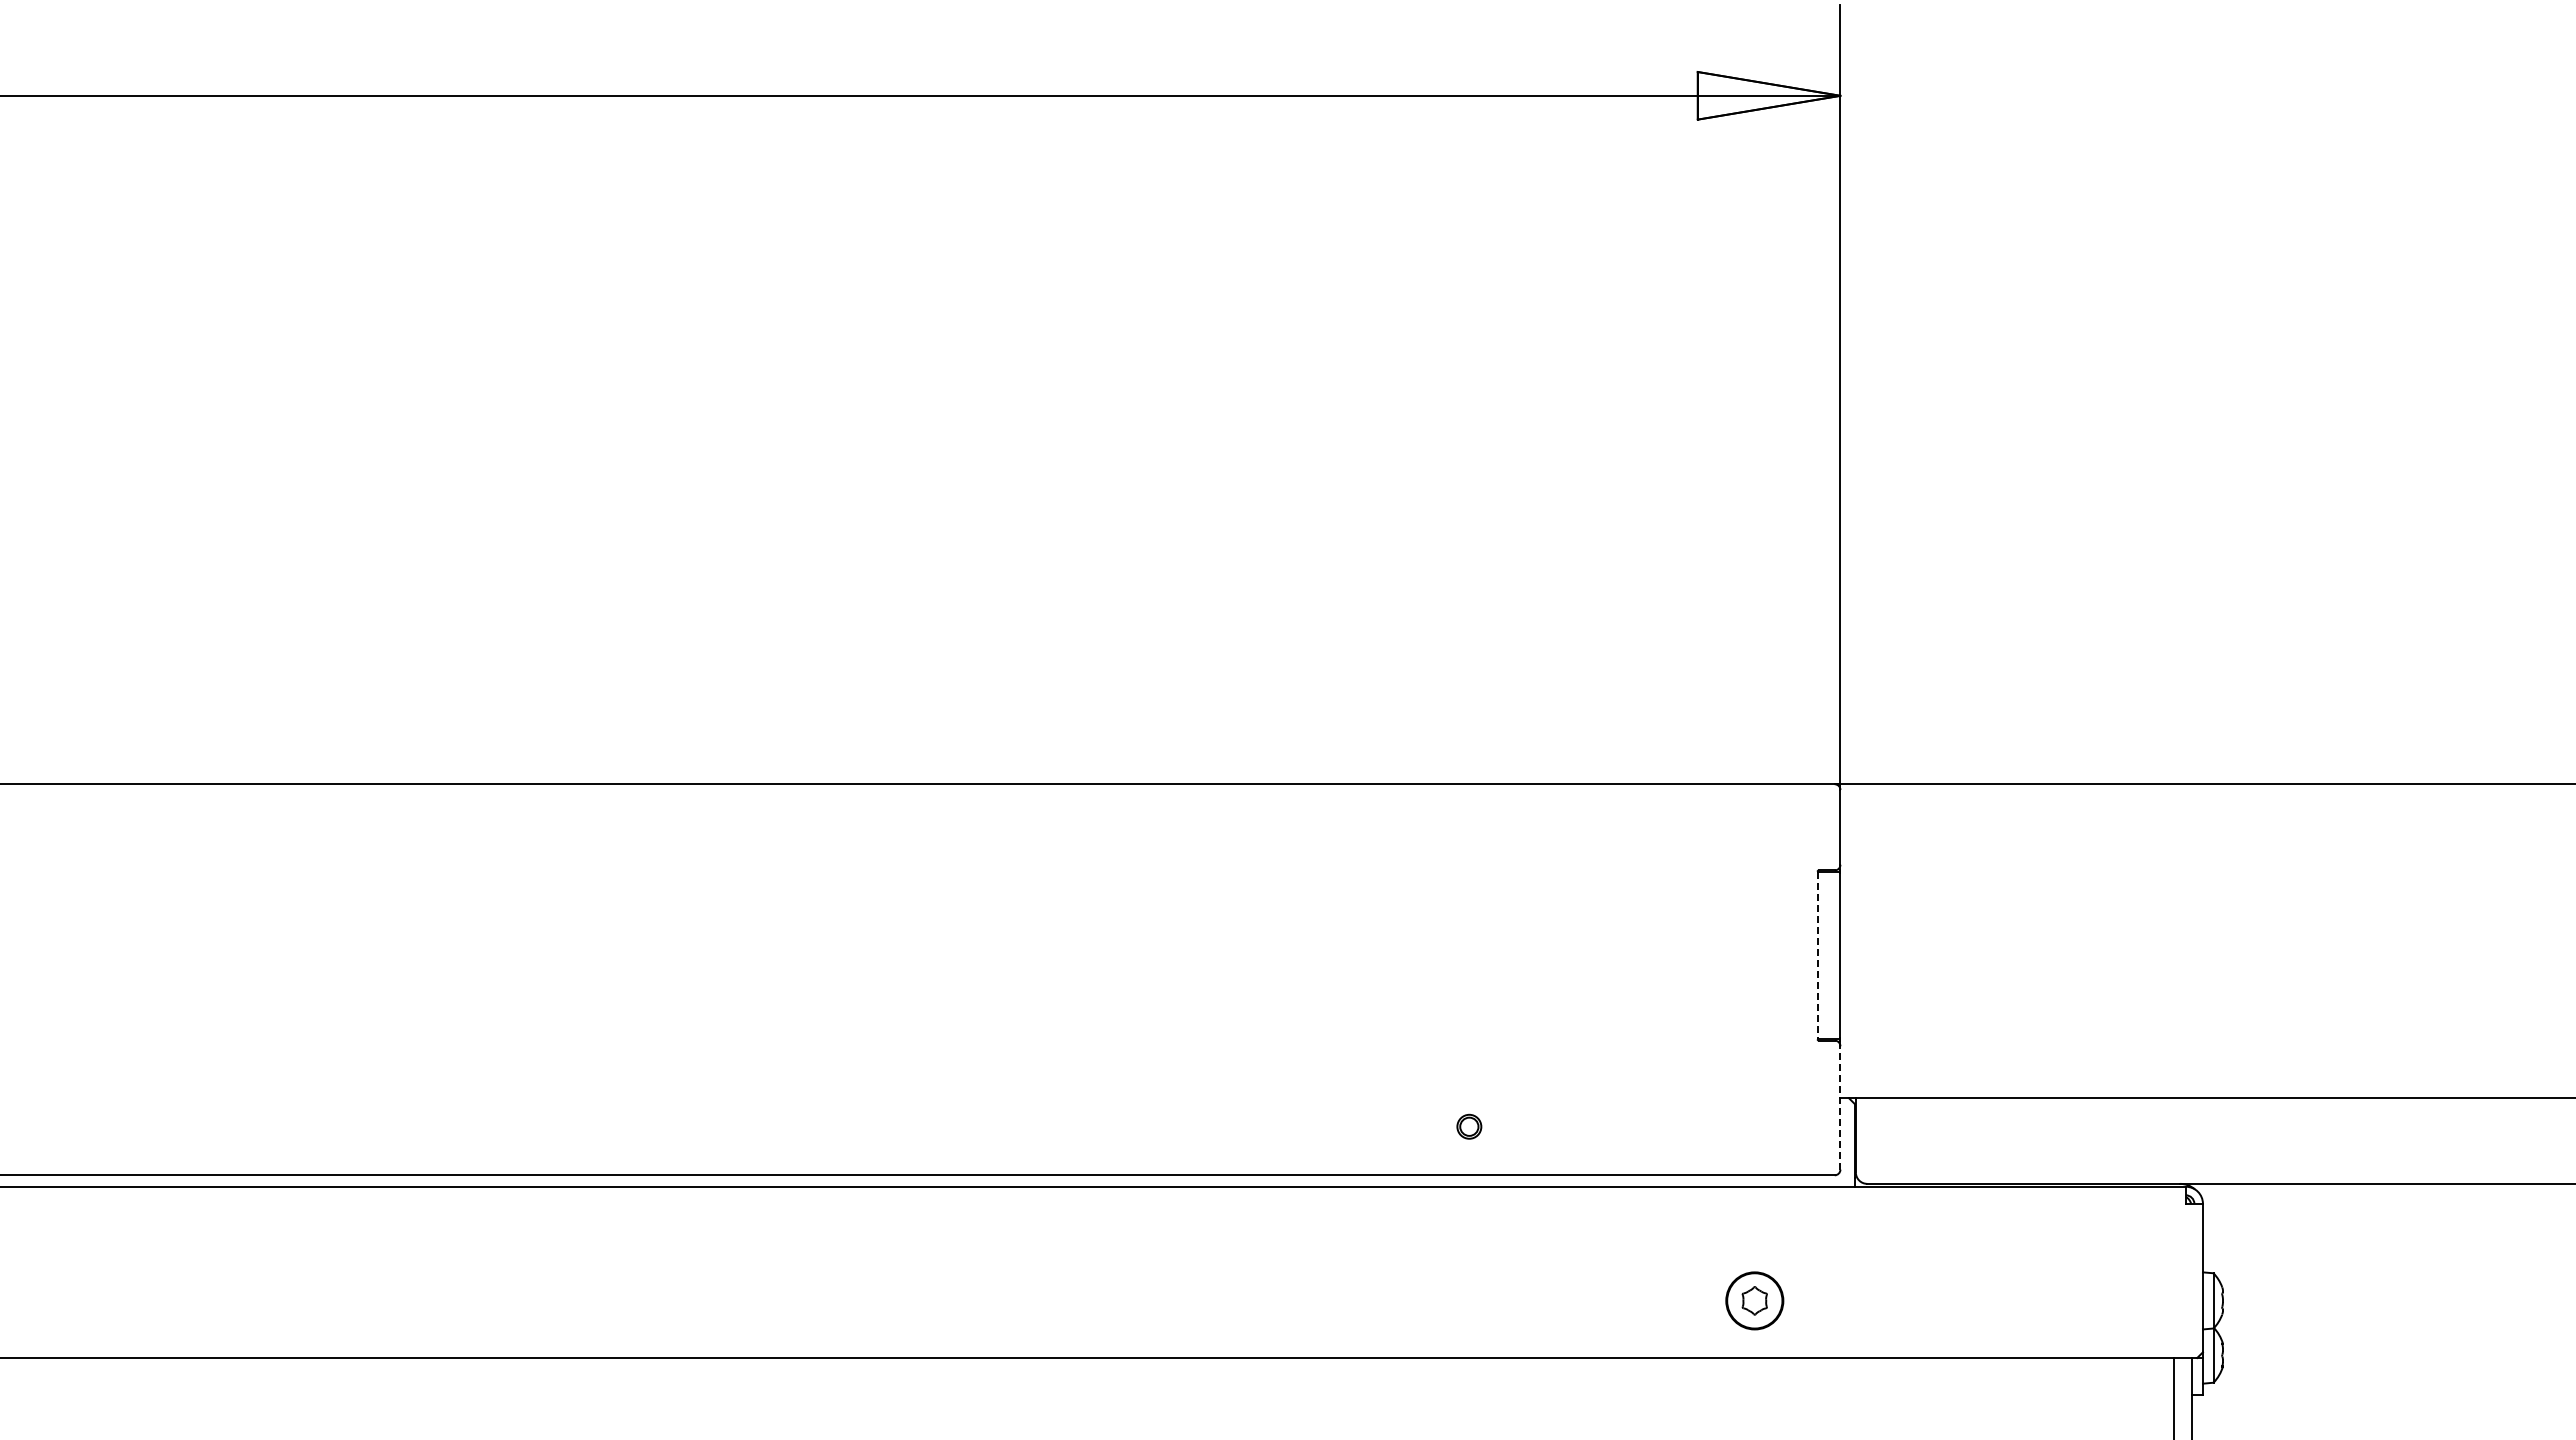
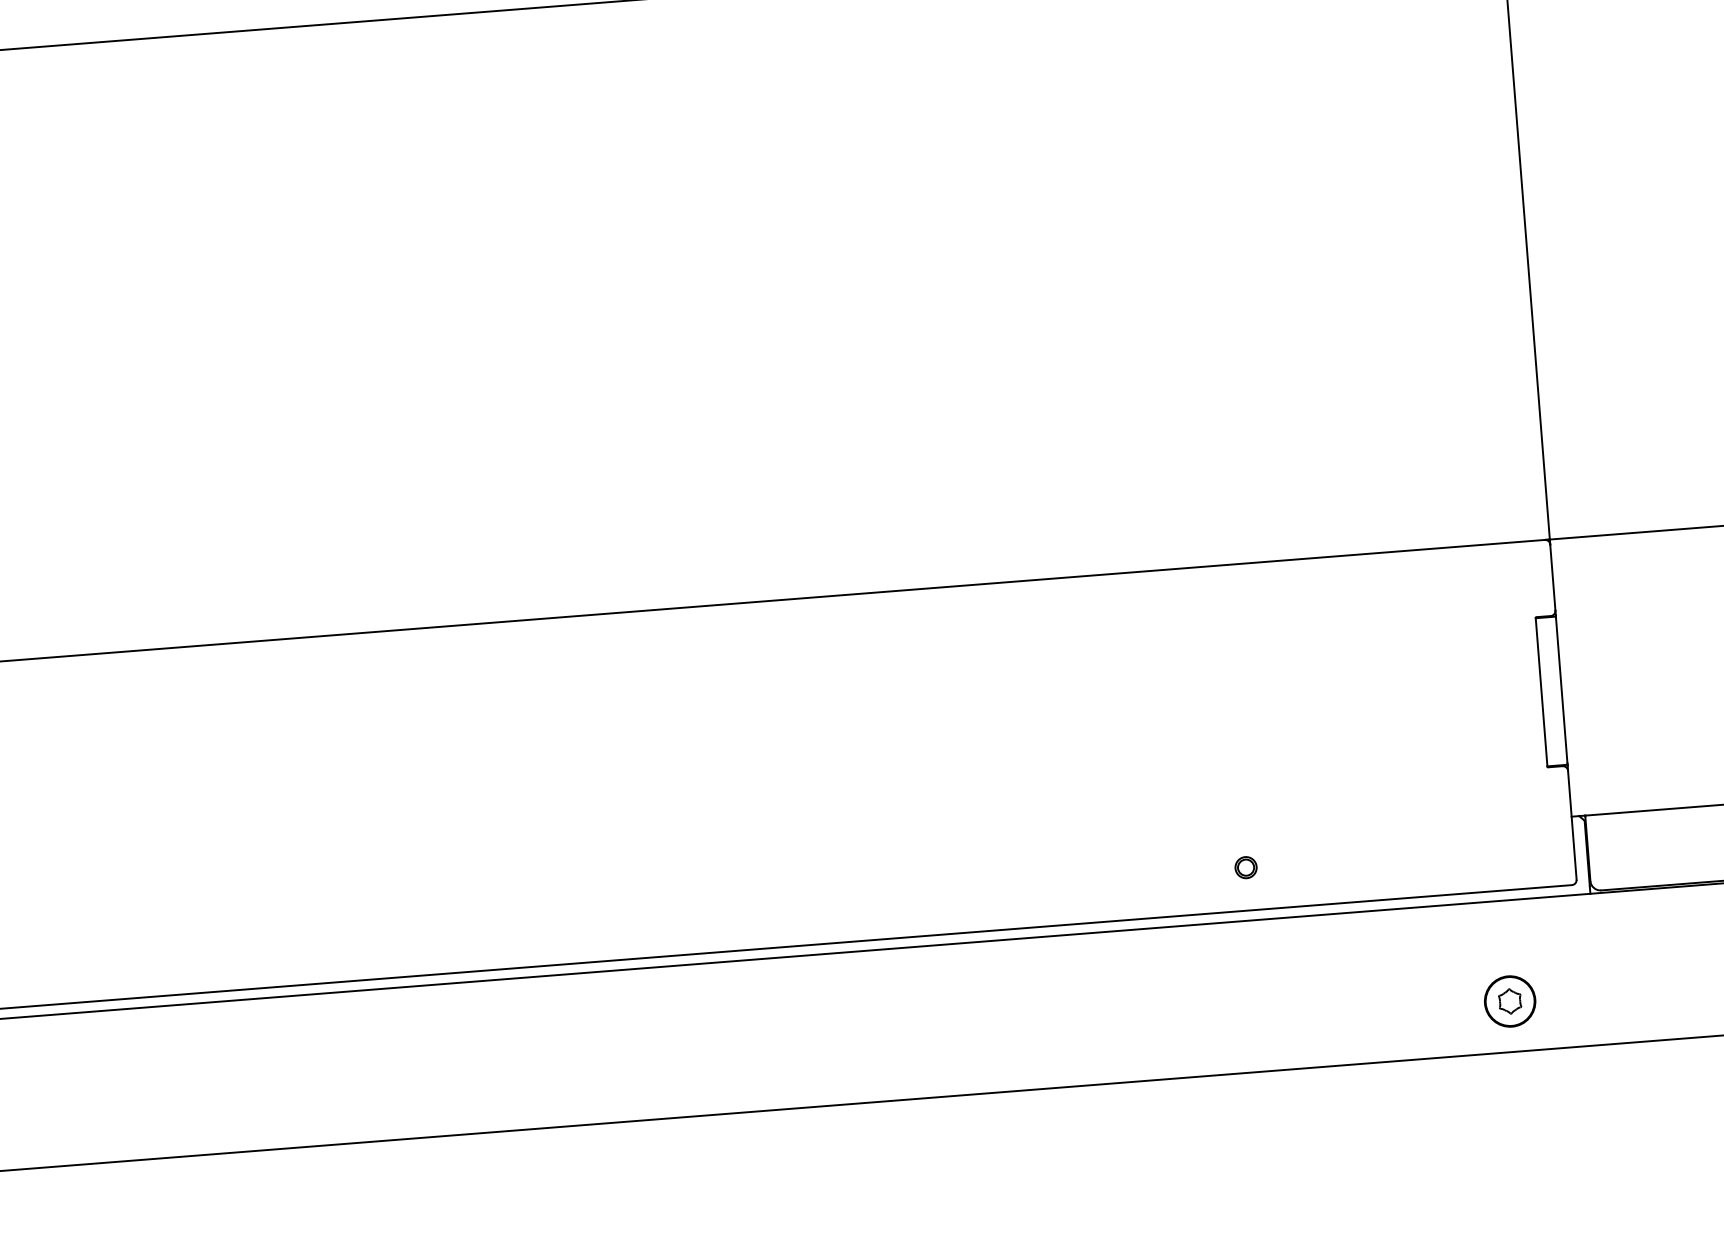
line: (1817, 955) -> (1541, 692), dashed -> solid
line: (1840, 1107) -> (1572, 824), dashed -> solid

